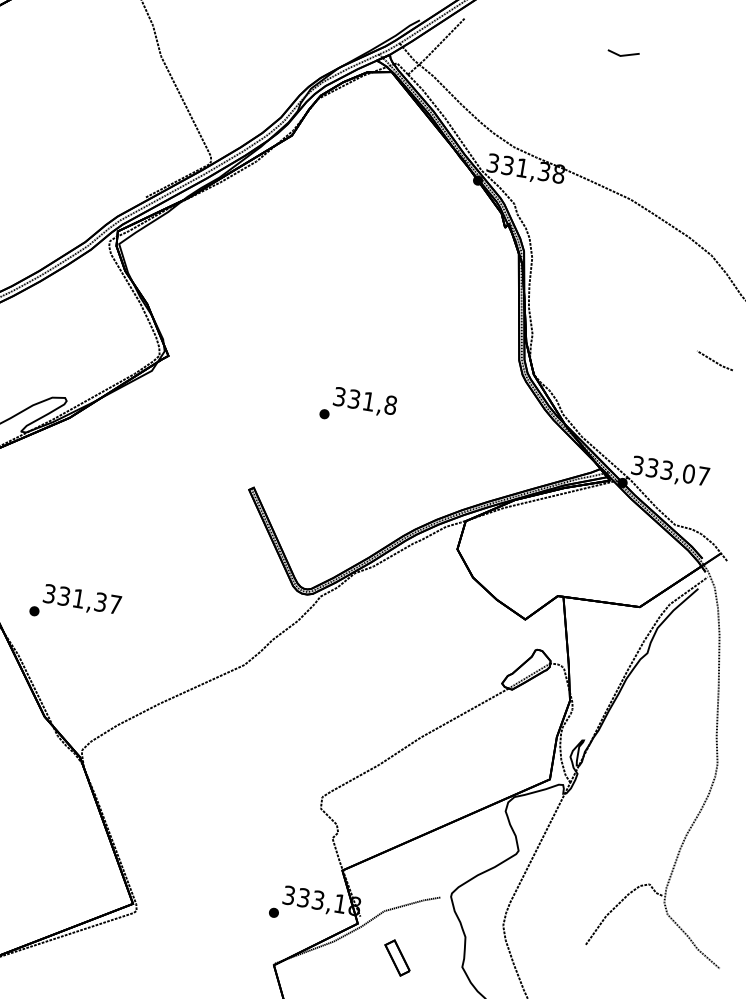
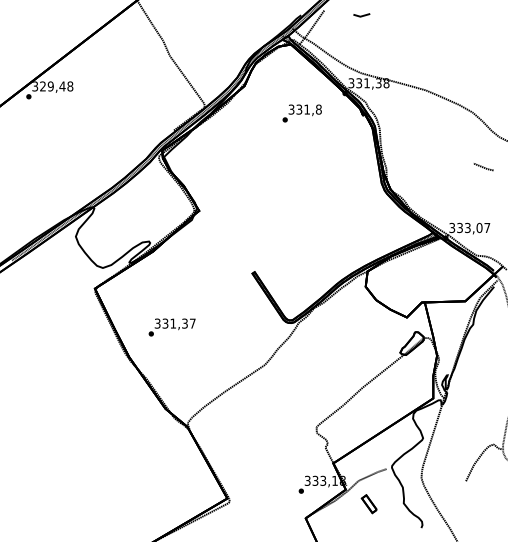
line: (622, 54) -> (361, 15), moved
text: (357, 407) -> (301, 113), moved
text: (74, 605) -> (171, 327), moved

